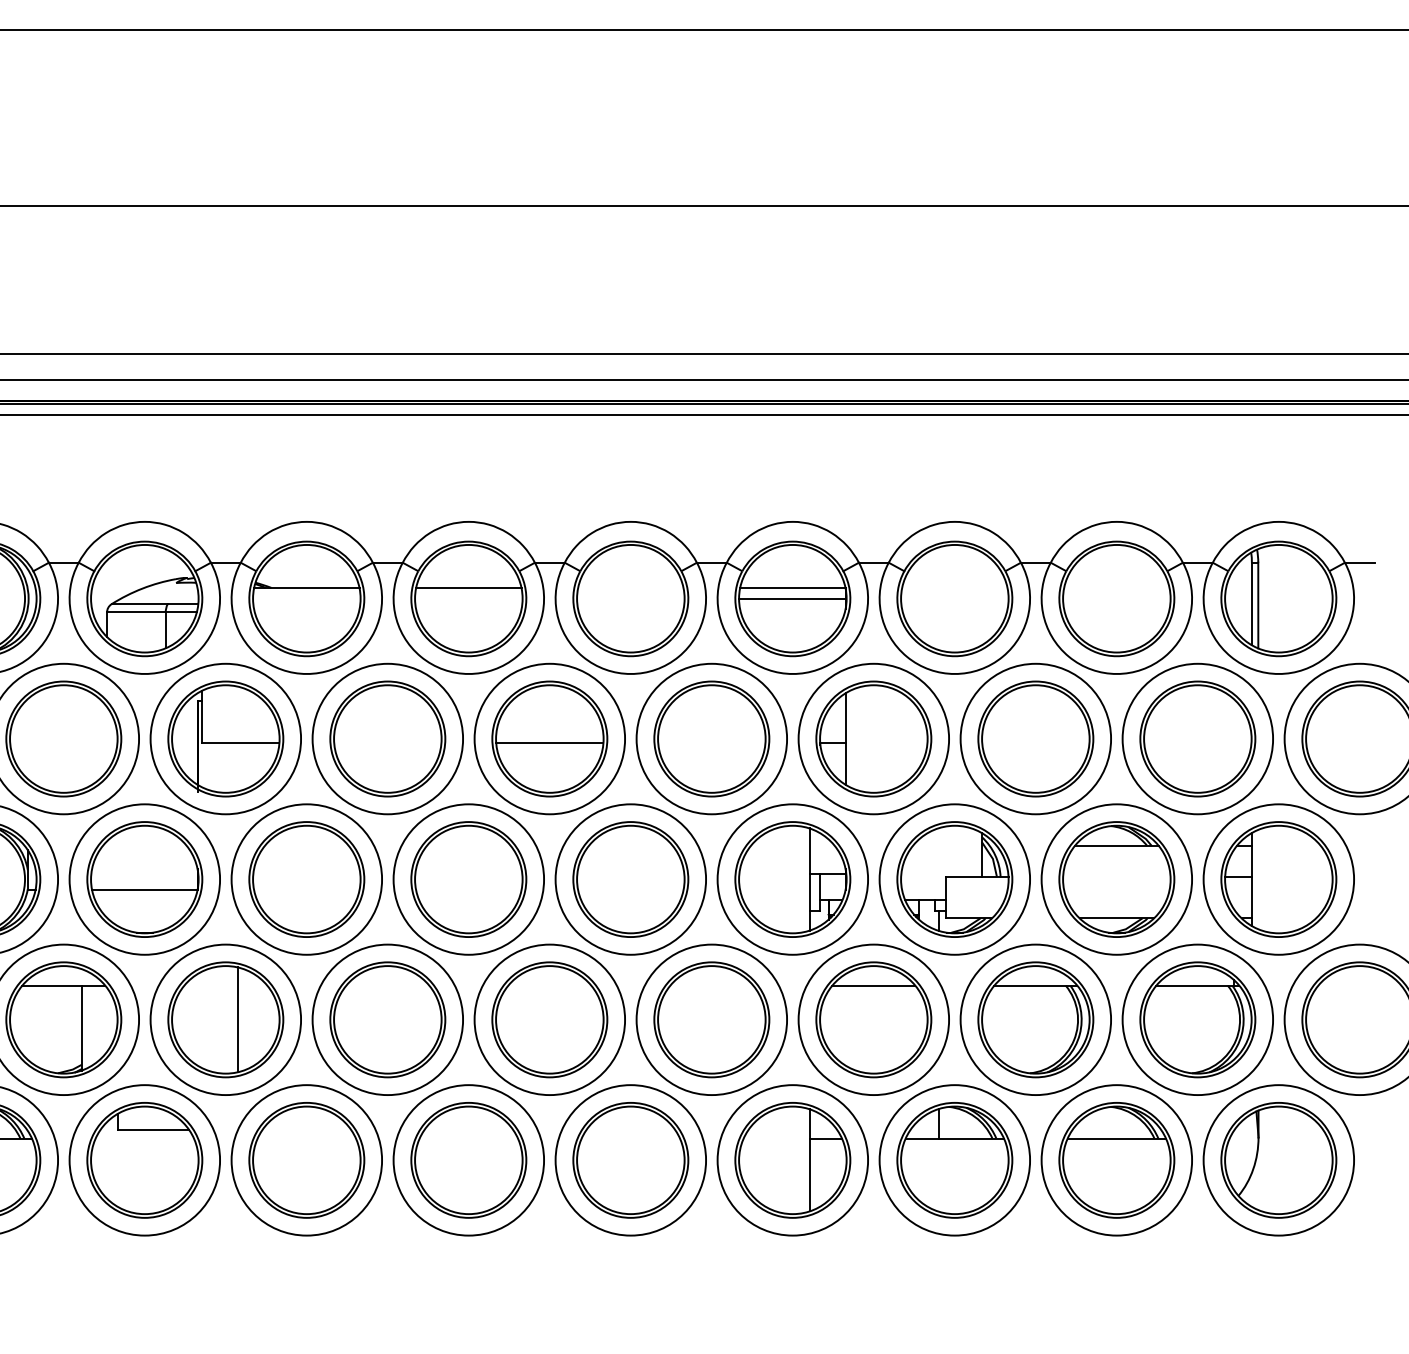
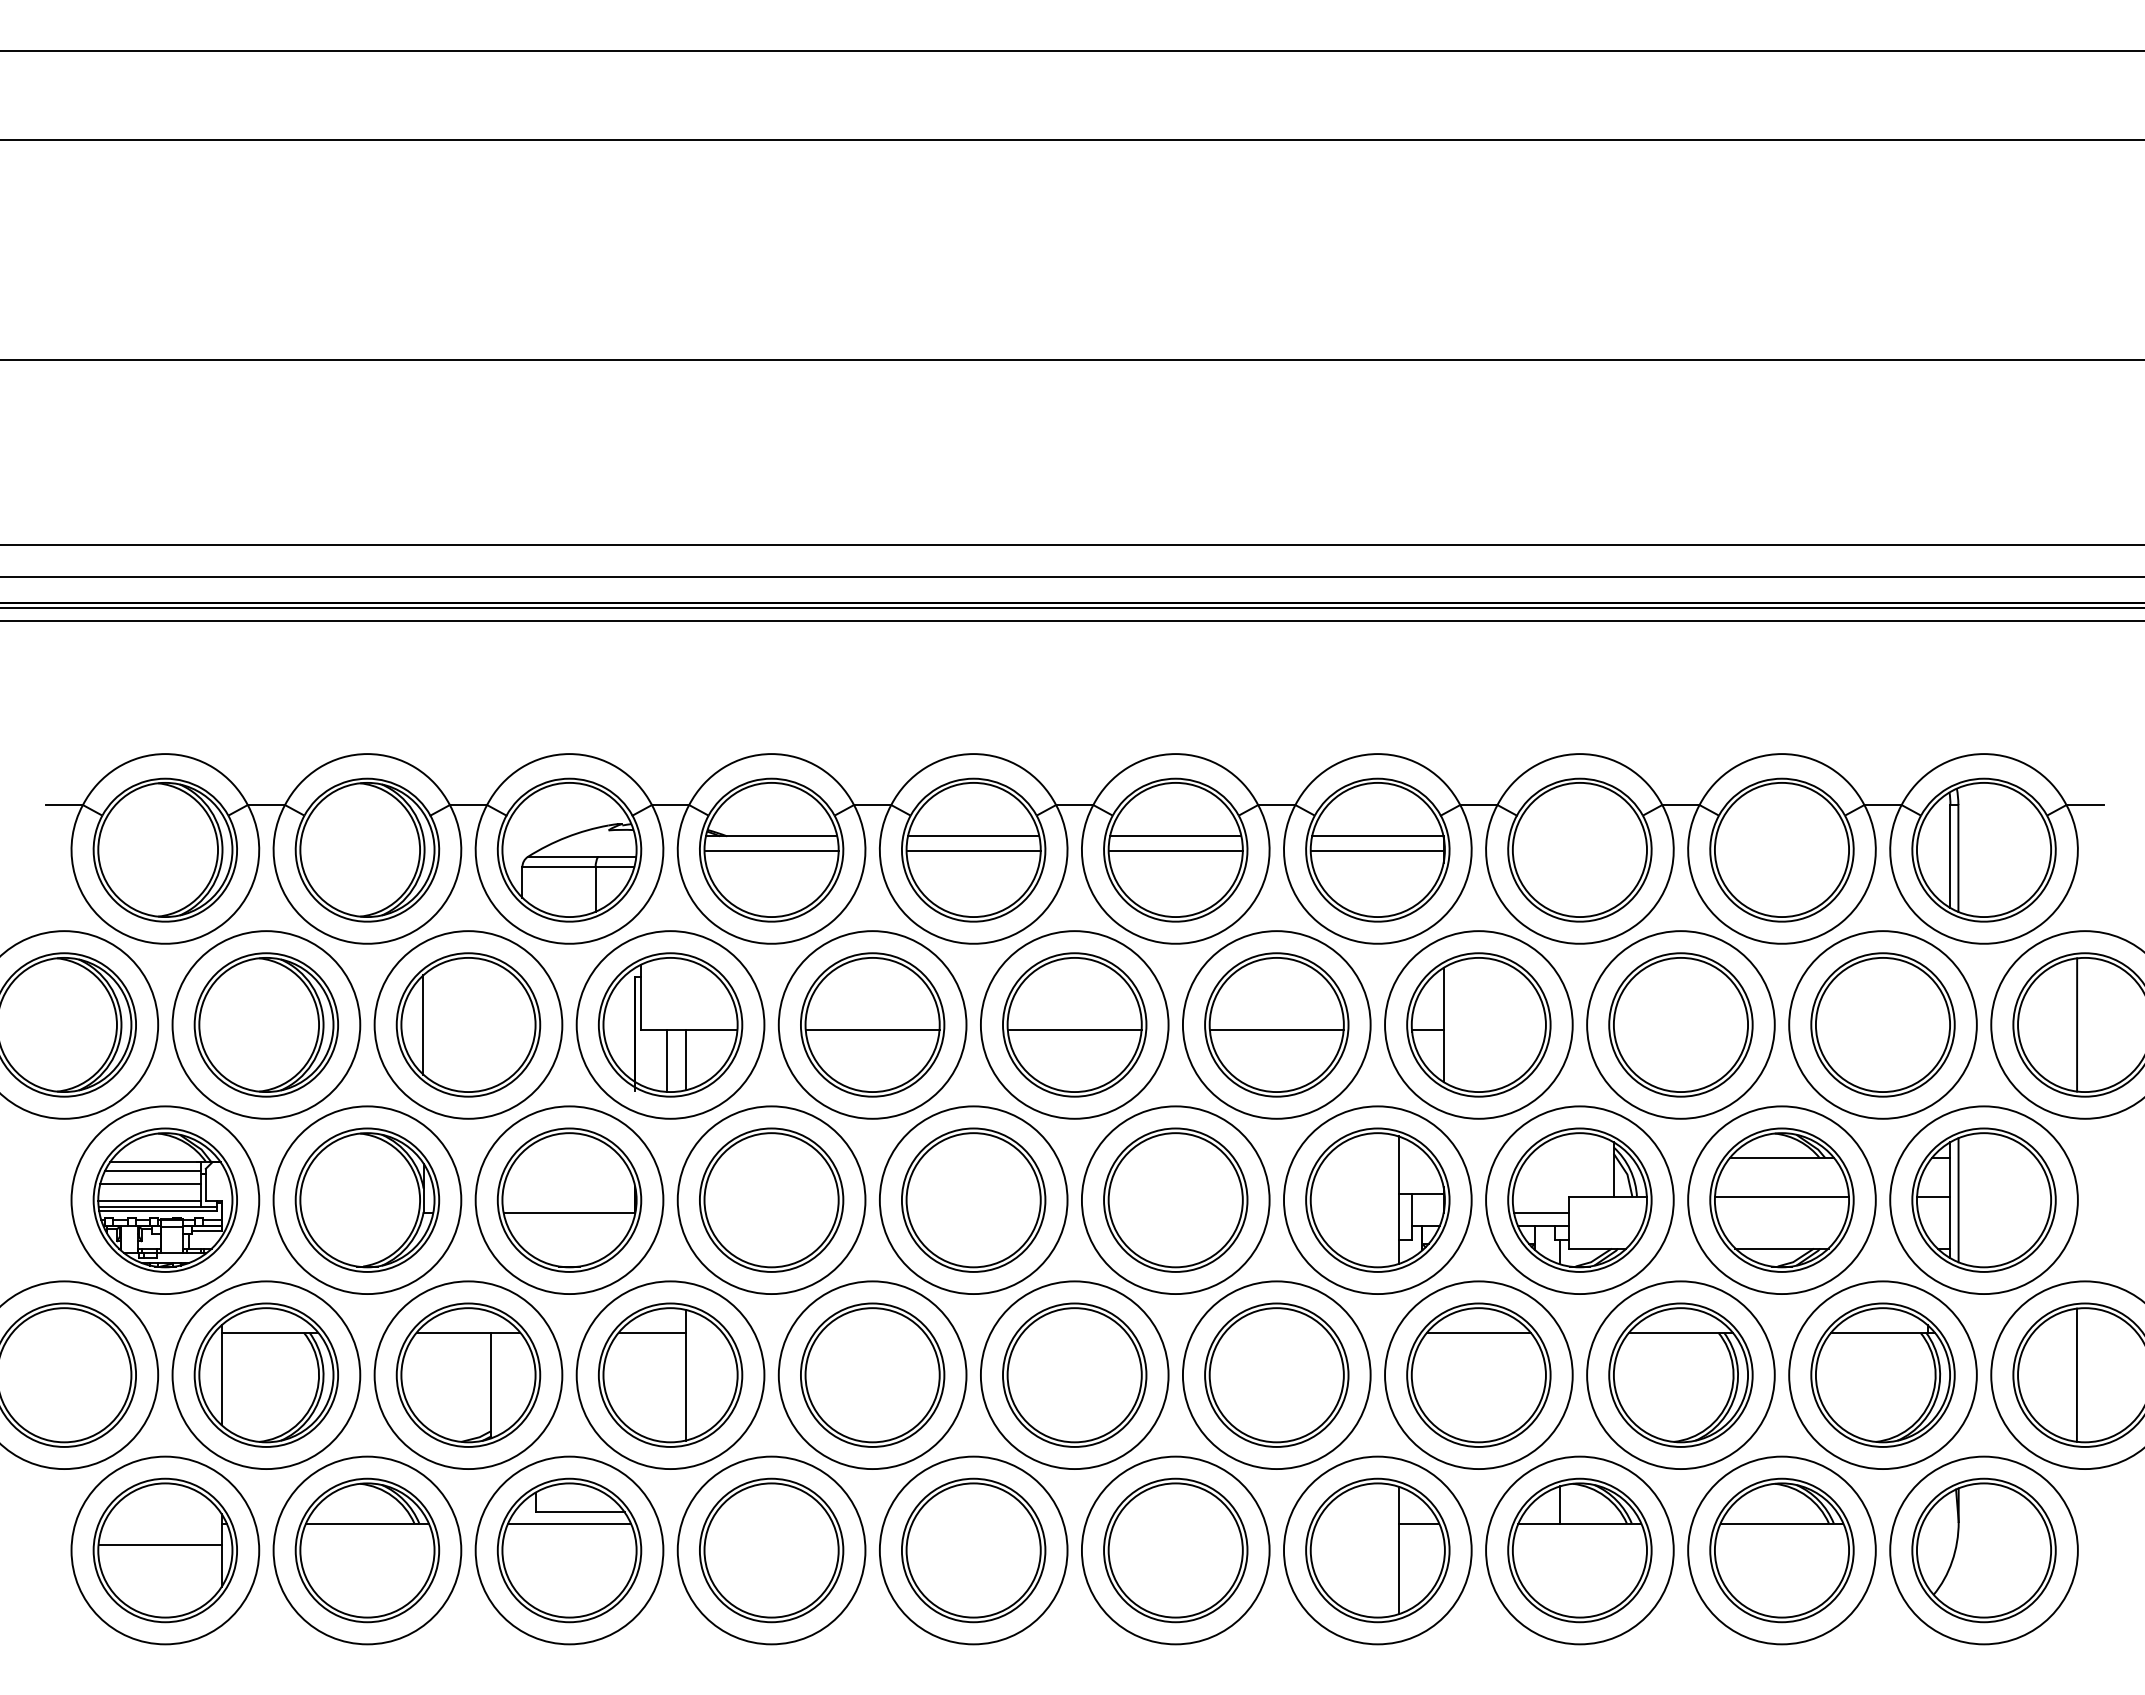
line: (630, 587) -> (1175, 836), added
line: (306, 599) -> (771, 850), added
line: (468, 599) -> (973, 850), added
line: (630, 599) -> (1175, 850), added
line: (27, 738) -> (423, 1024), added
line: (1353, 738) -> (2077, 1024), added
line: (387, 743) -> (872, 1030), added
line: (711, 743) -> (1276, 1030), added
line: (222, 767) -> (666, 1060), added
line: (237, 767) -> (685, 1060), added
line: (1116, 877) -> (1781, 1197), added
line: (1258, 879) -> (1958, 1200), added
line: (923, 889) -> (1540, 1212), added
line: (210, 985) -> (651, 1332), added
line: (1352, 1019) -> (2076, 1374), added
line: (144, 1138) -> (569, 1523), added

